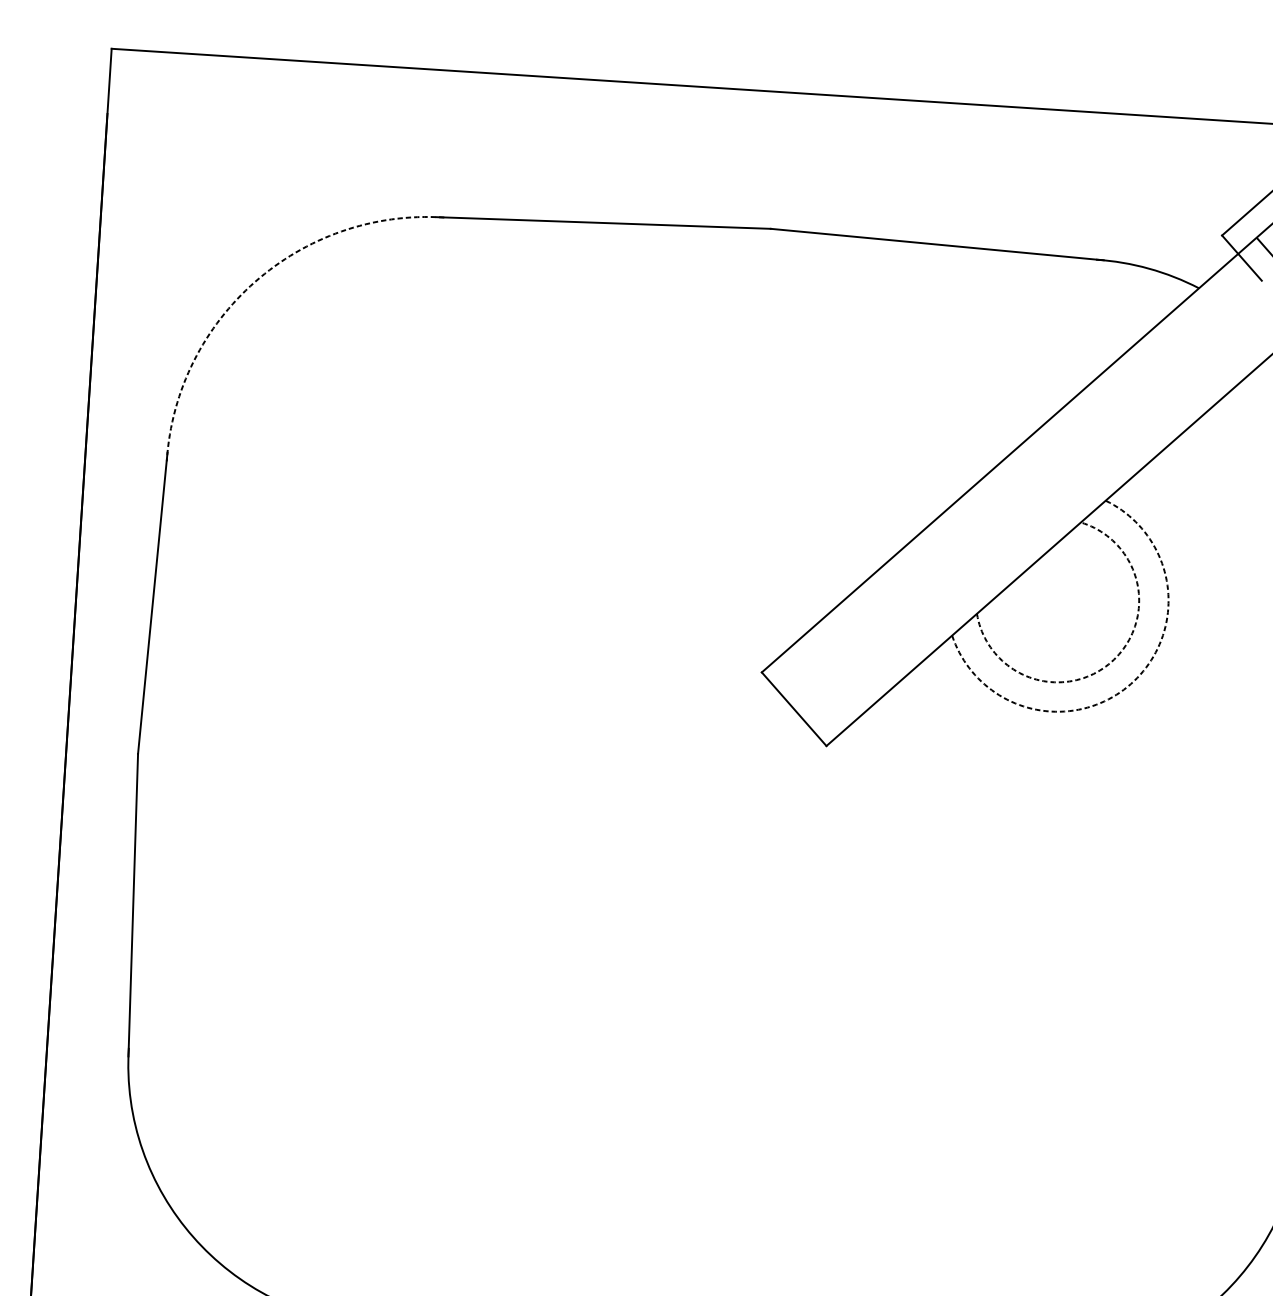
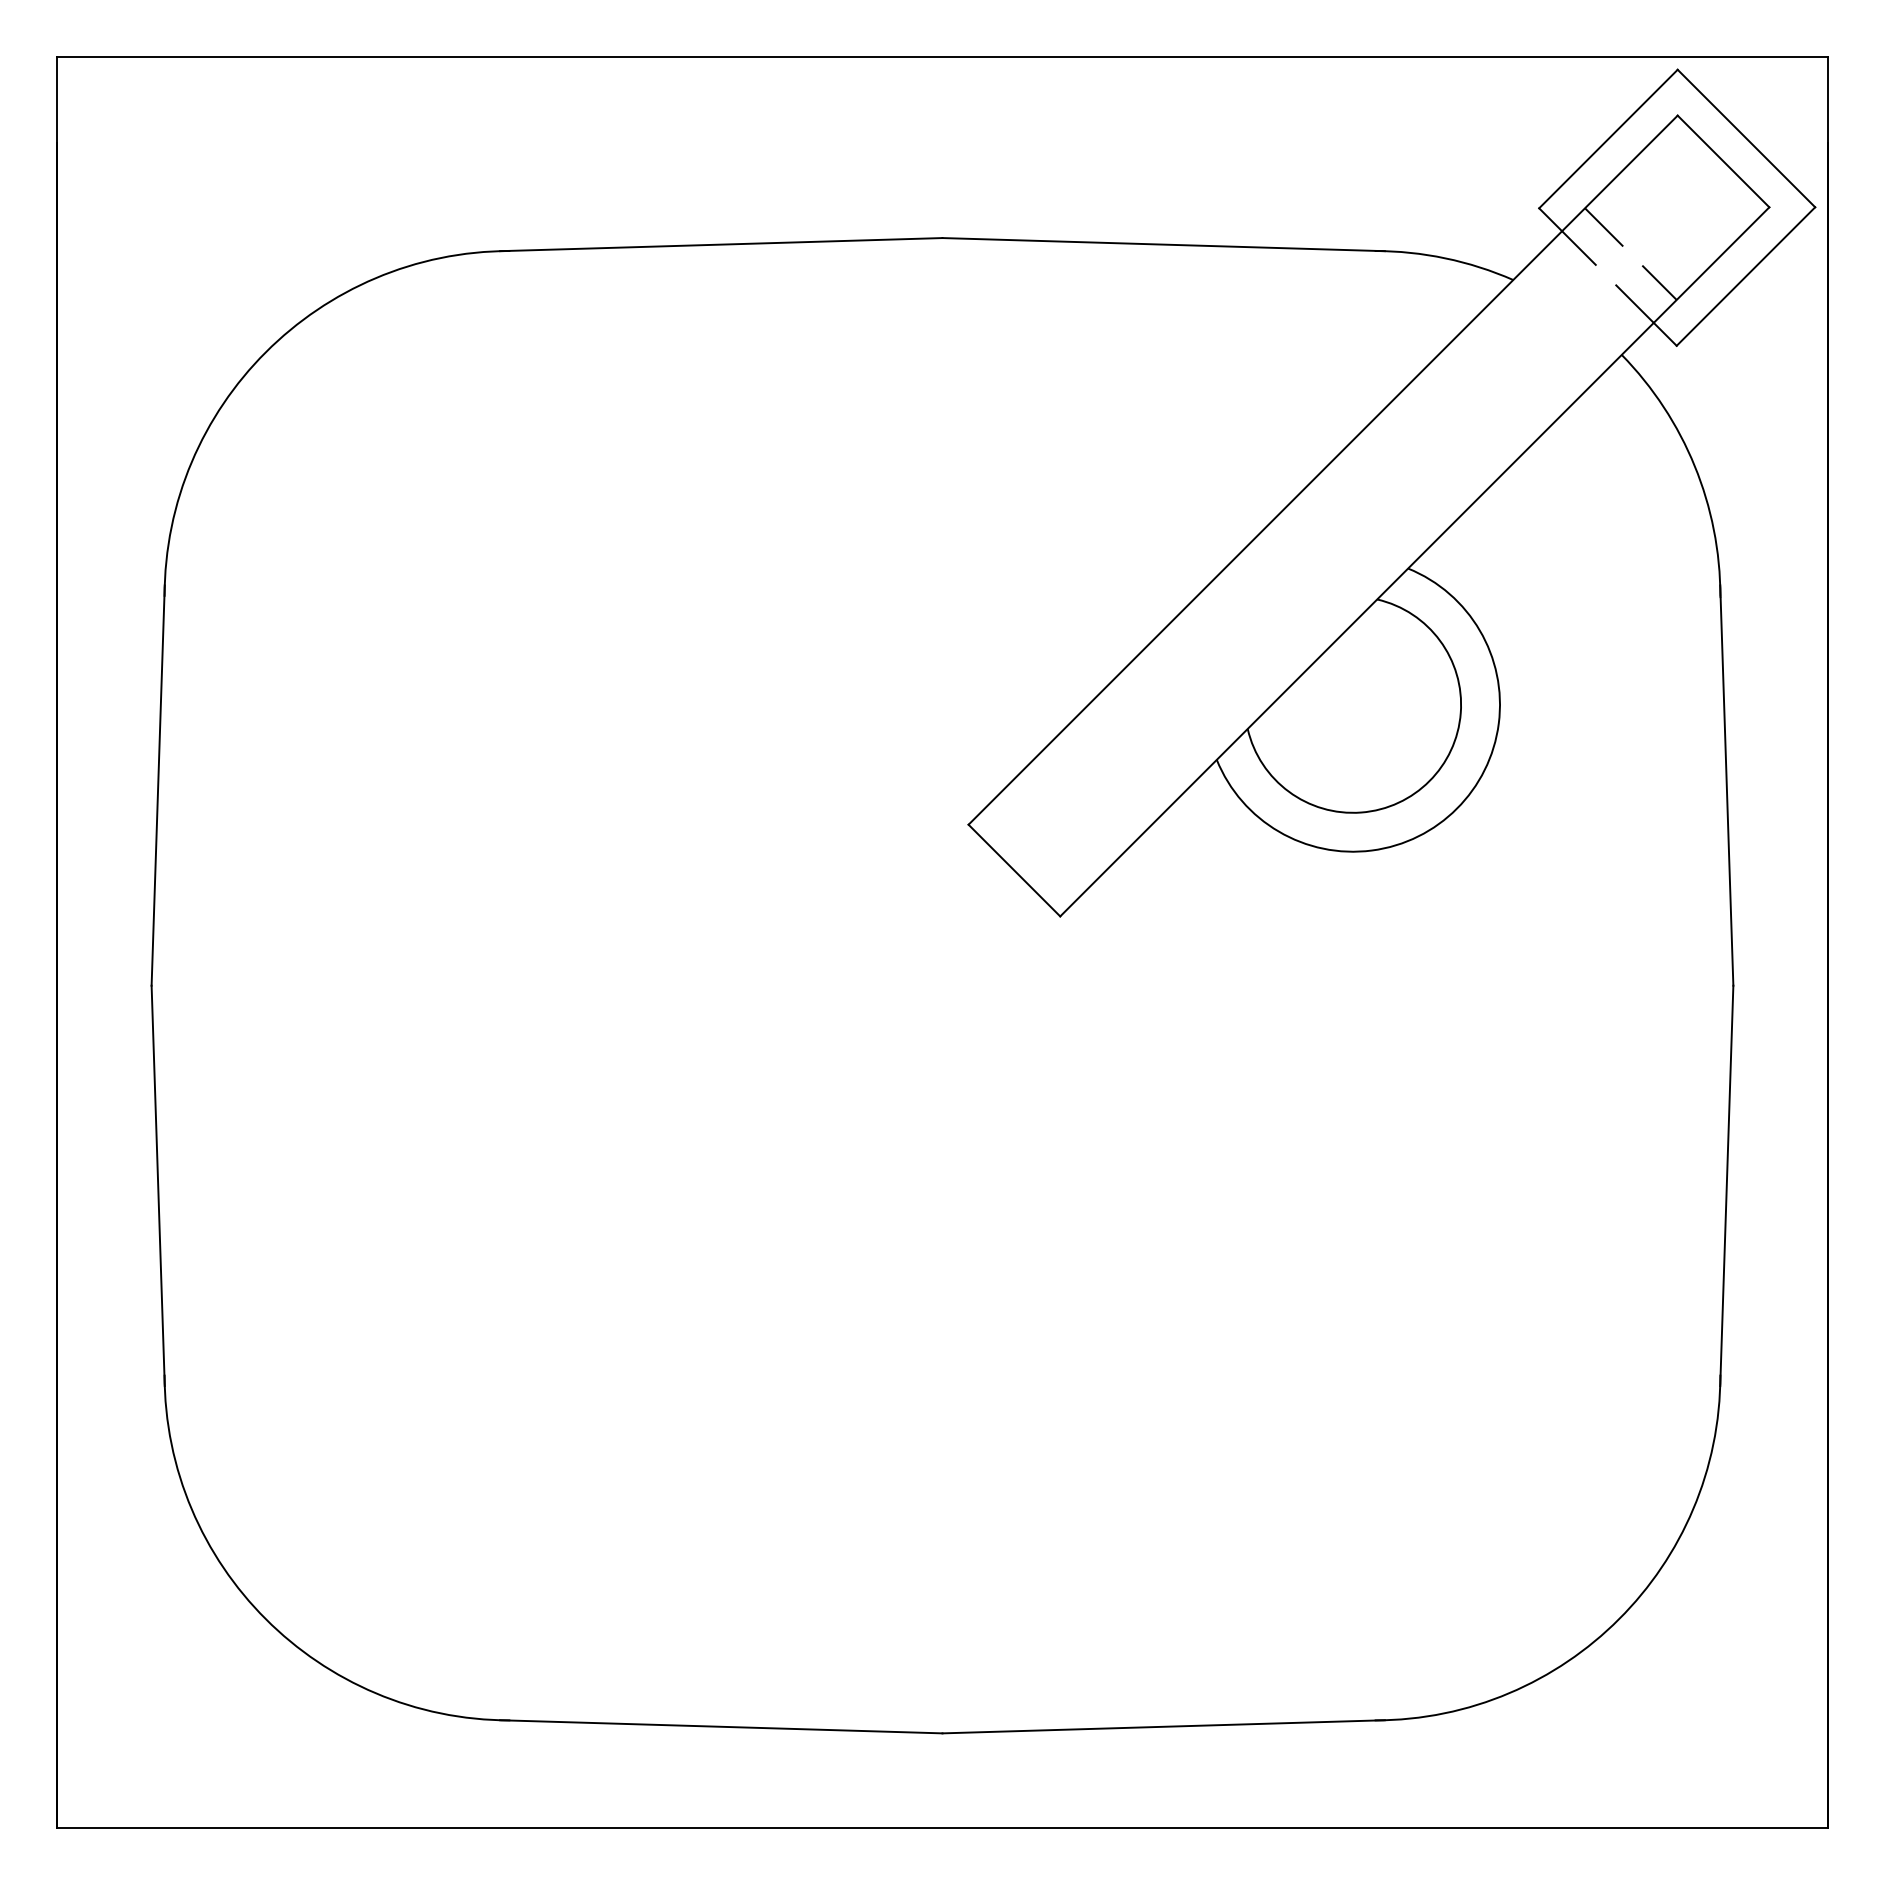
arc: (254, 282) -> (265, 352), dashed -> solid
arc: (1111, 662) -> (1429, 781), dashed -> solid
arc: (1130, 683) -> (1456, 808), dashed -> solid

